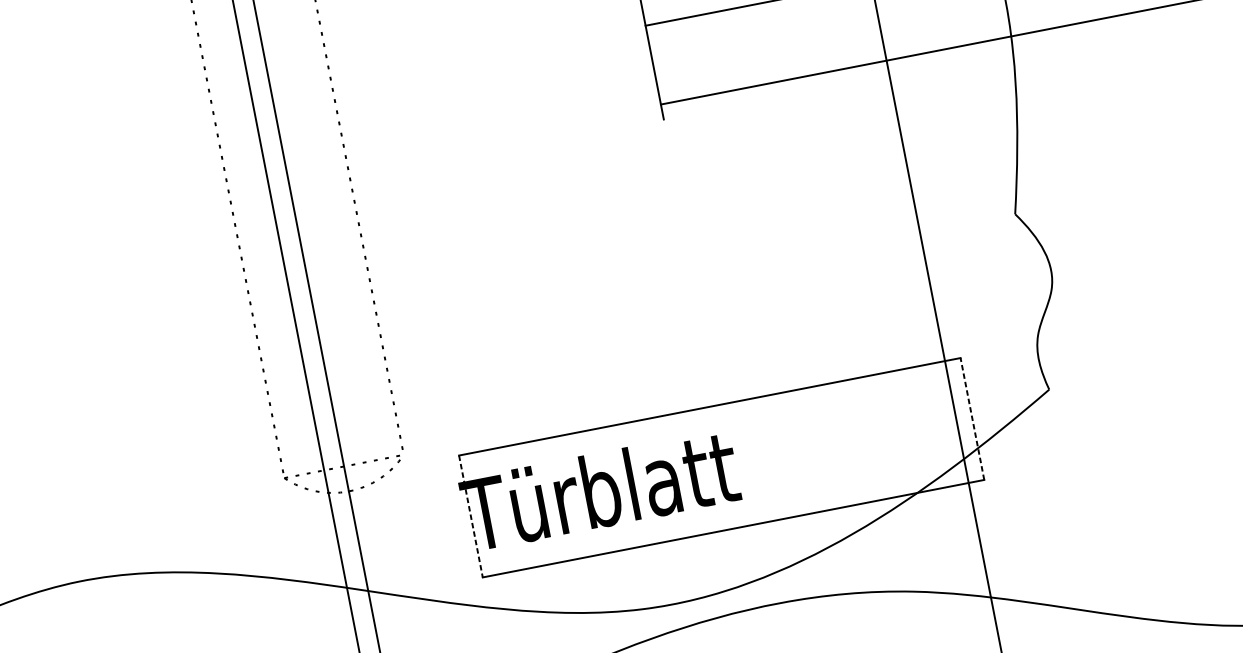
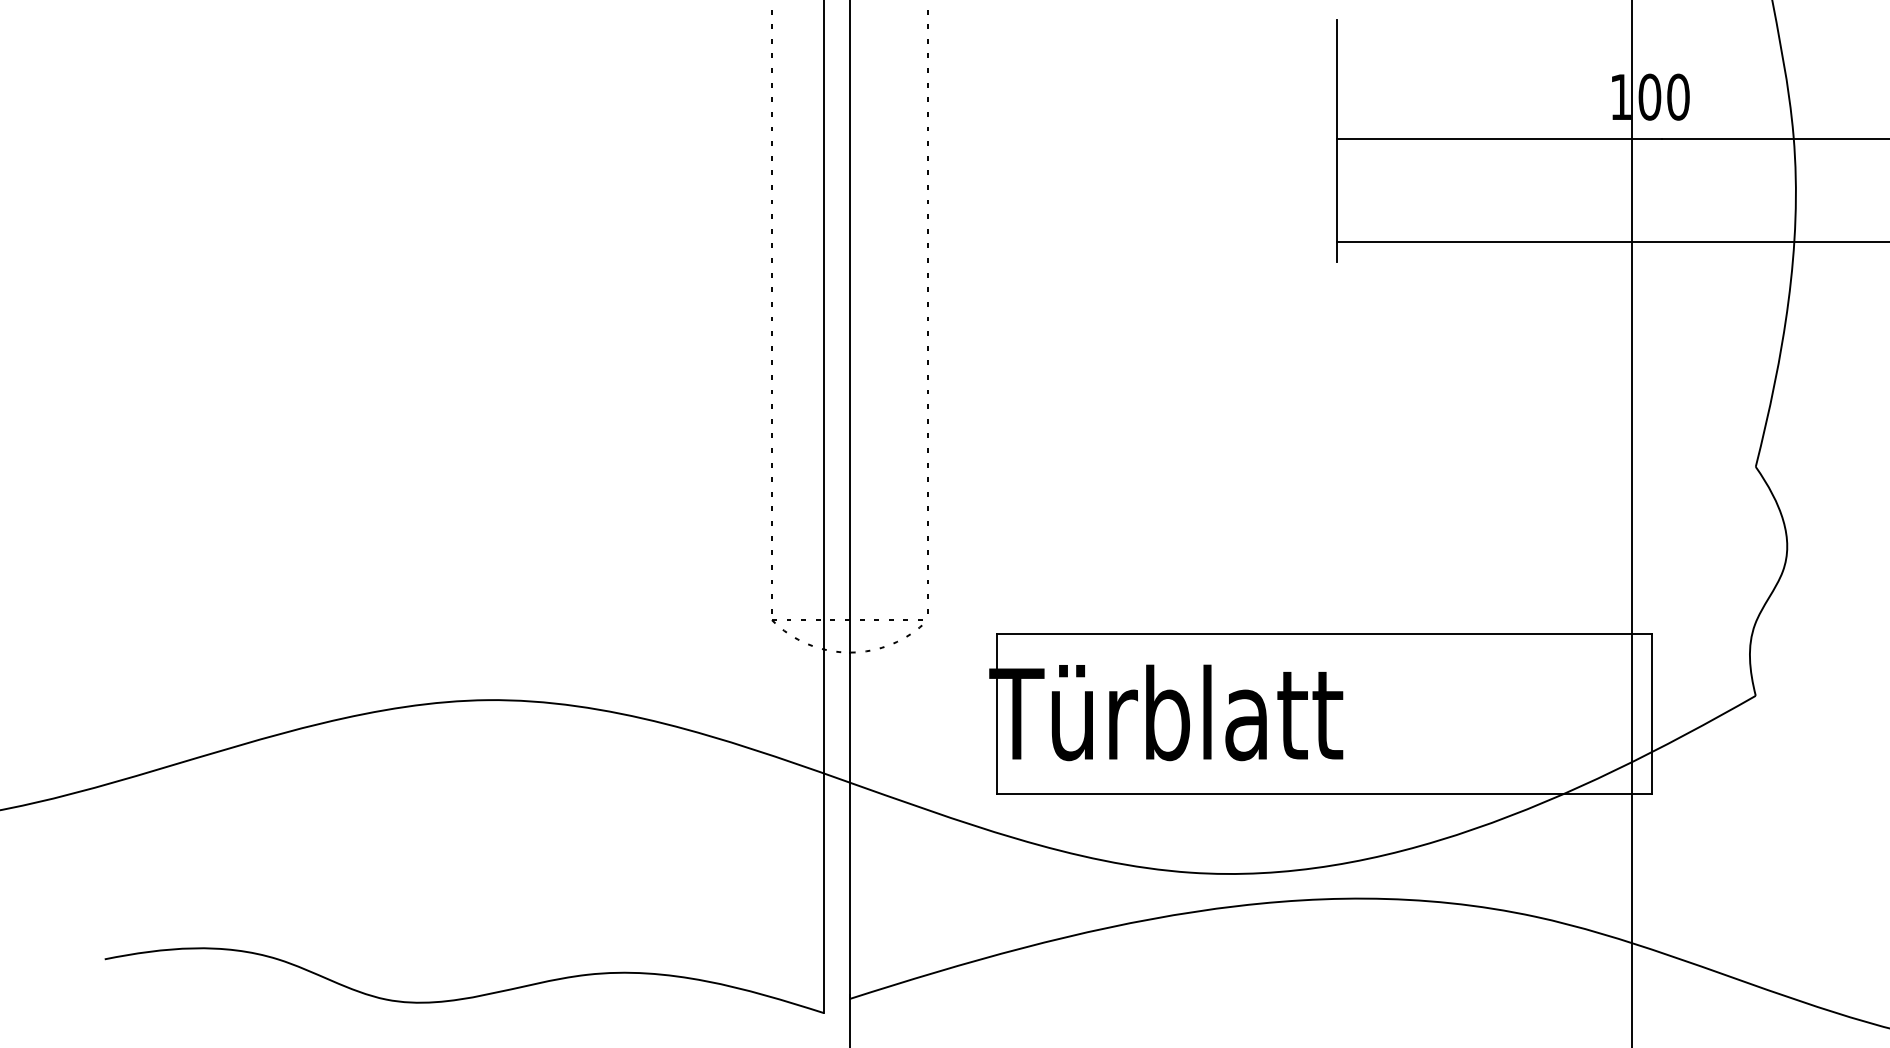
line: (972, 419) -> (1651, 714), dashed -> solid
line: (471, 516) -> (997, 714), dashed -> solid

